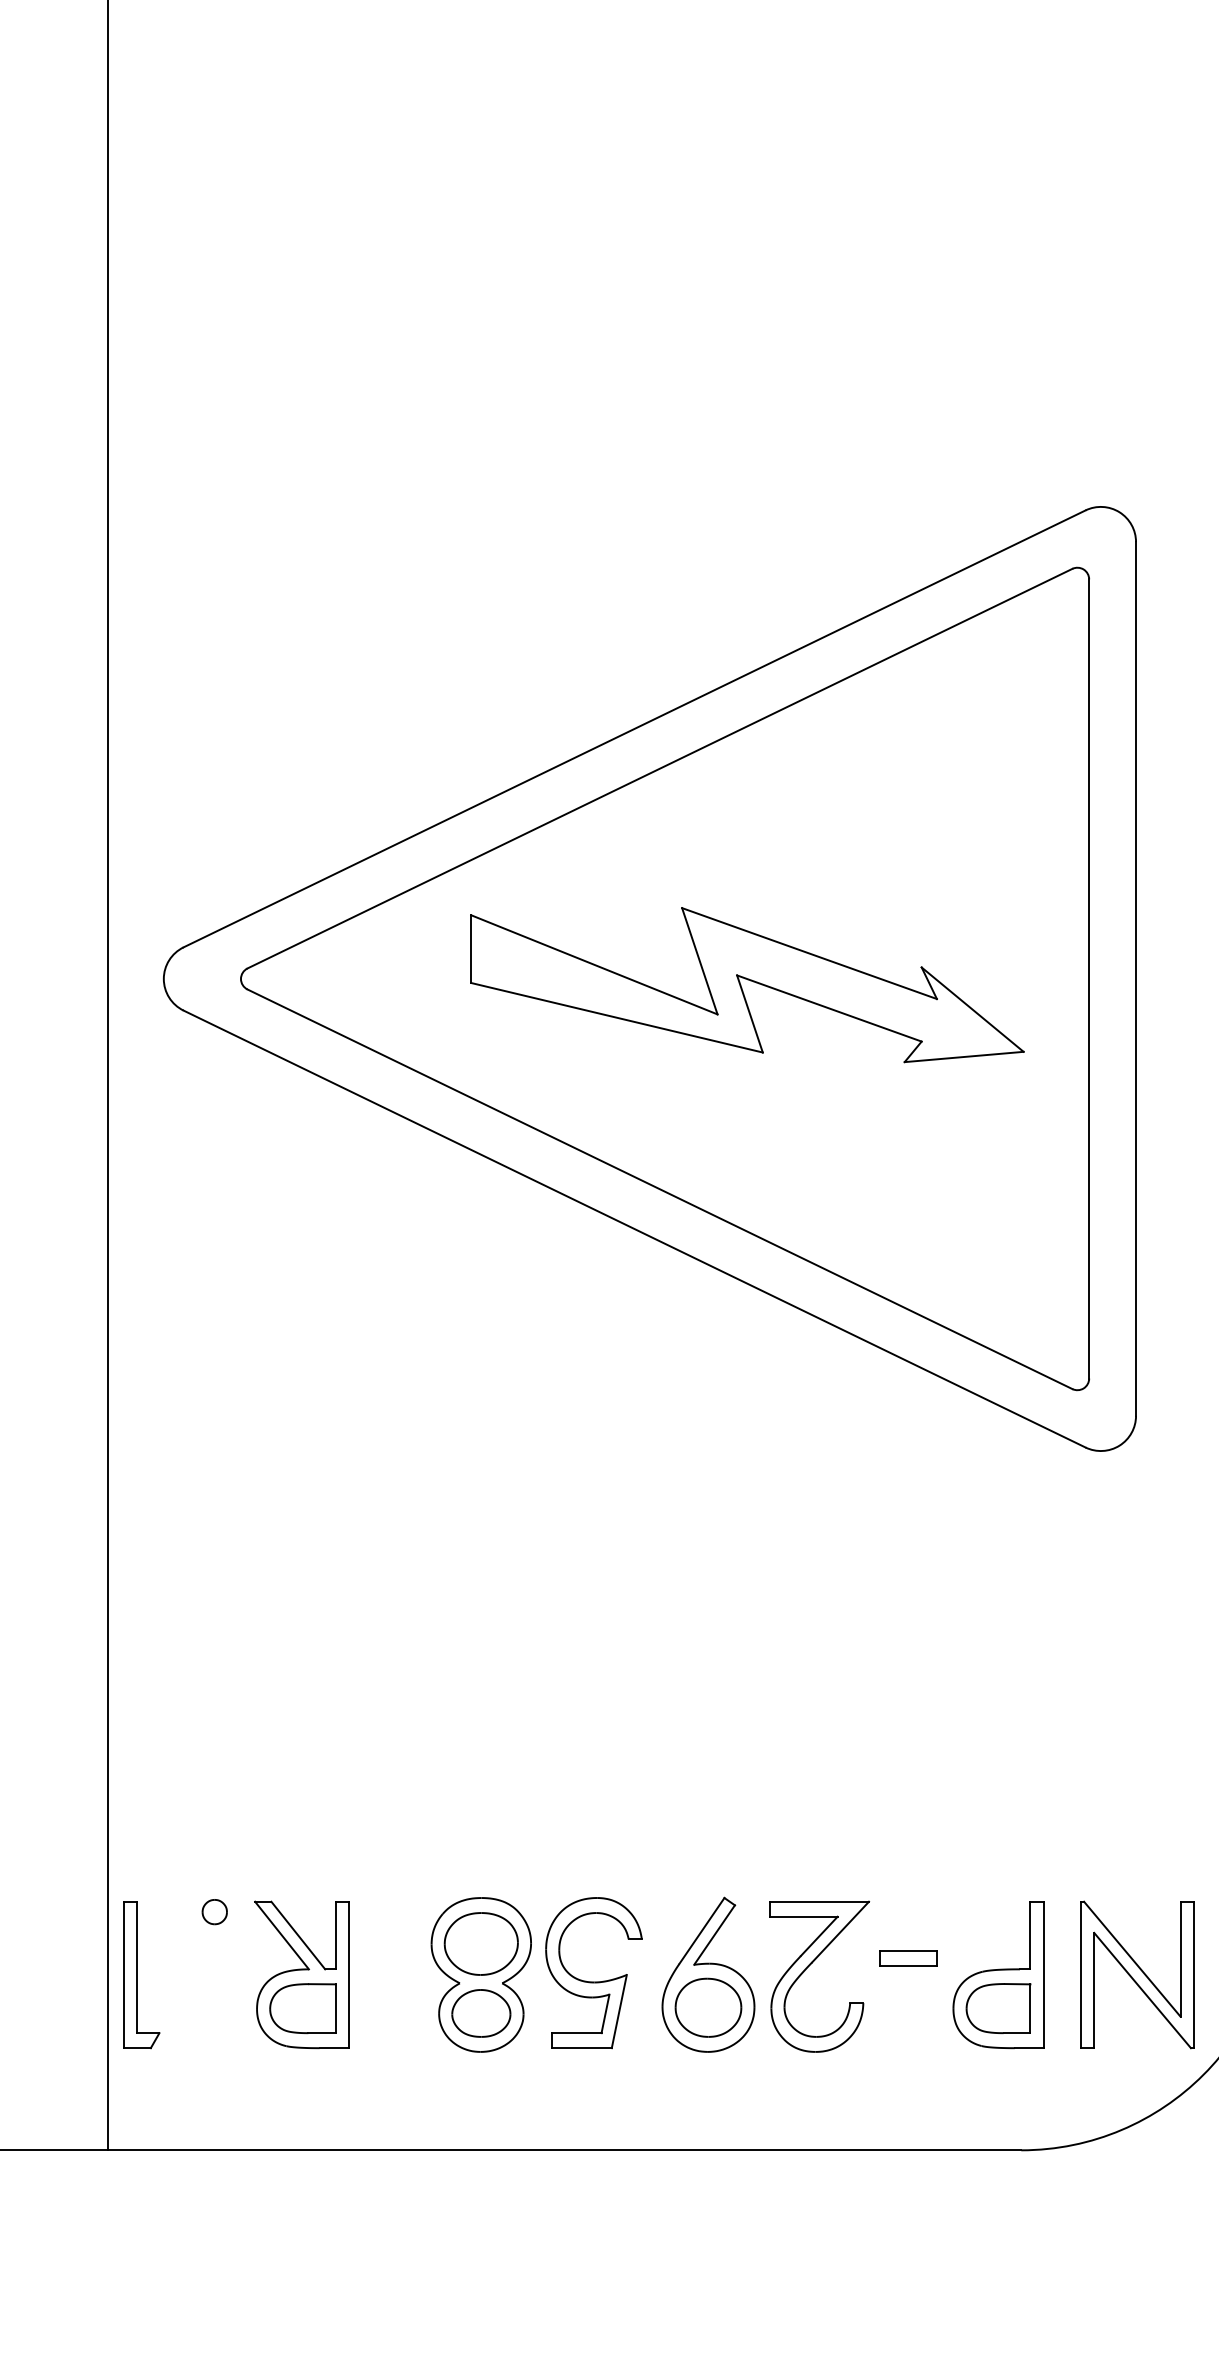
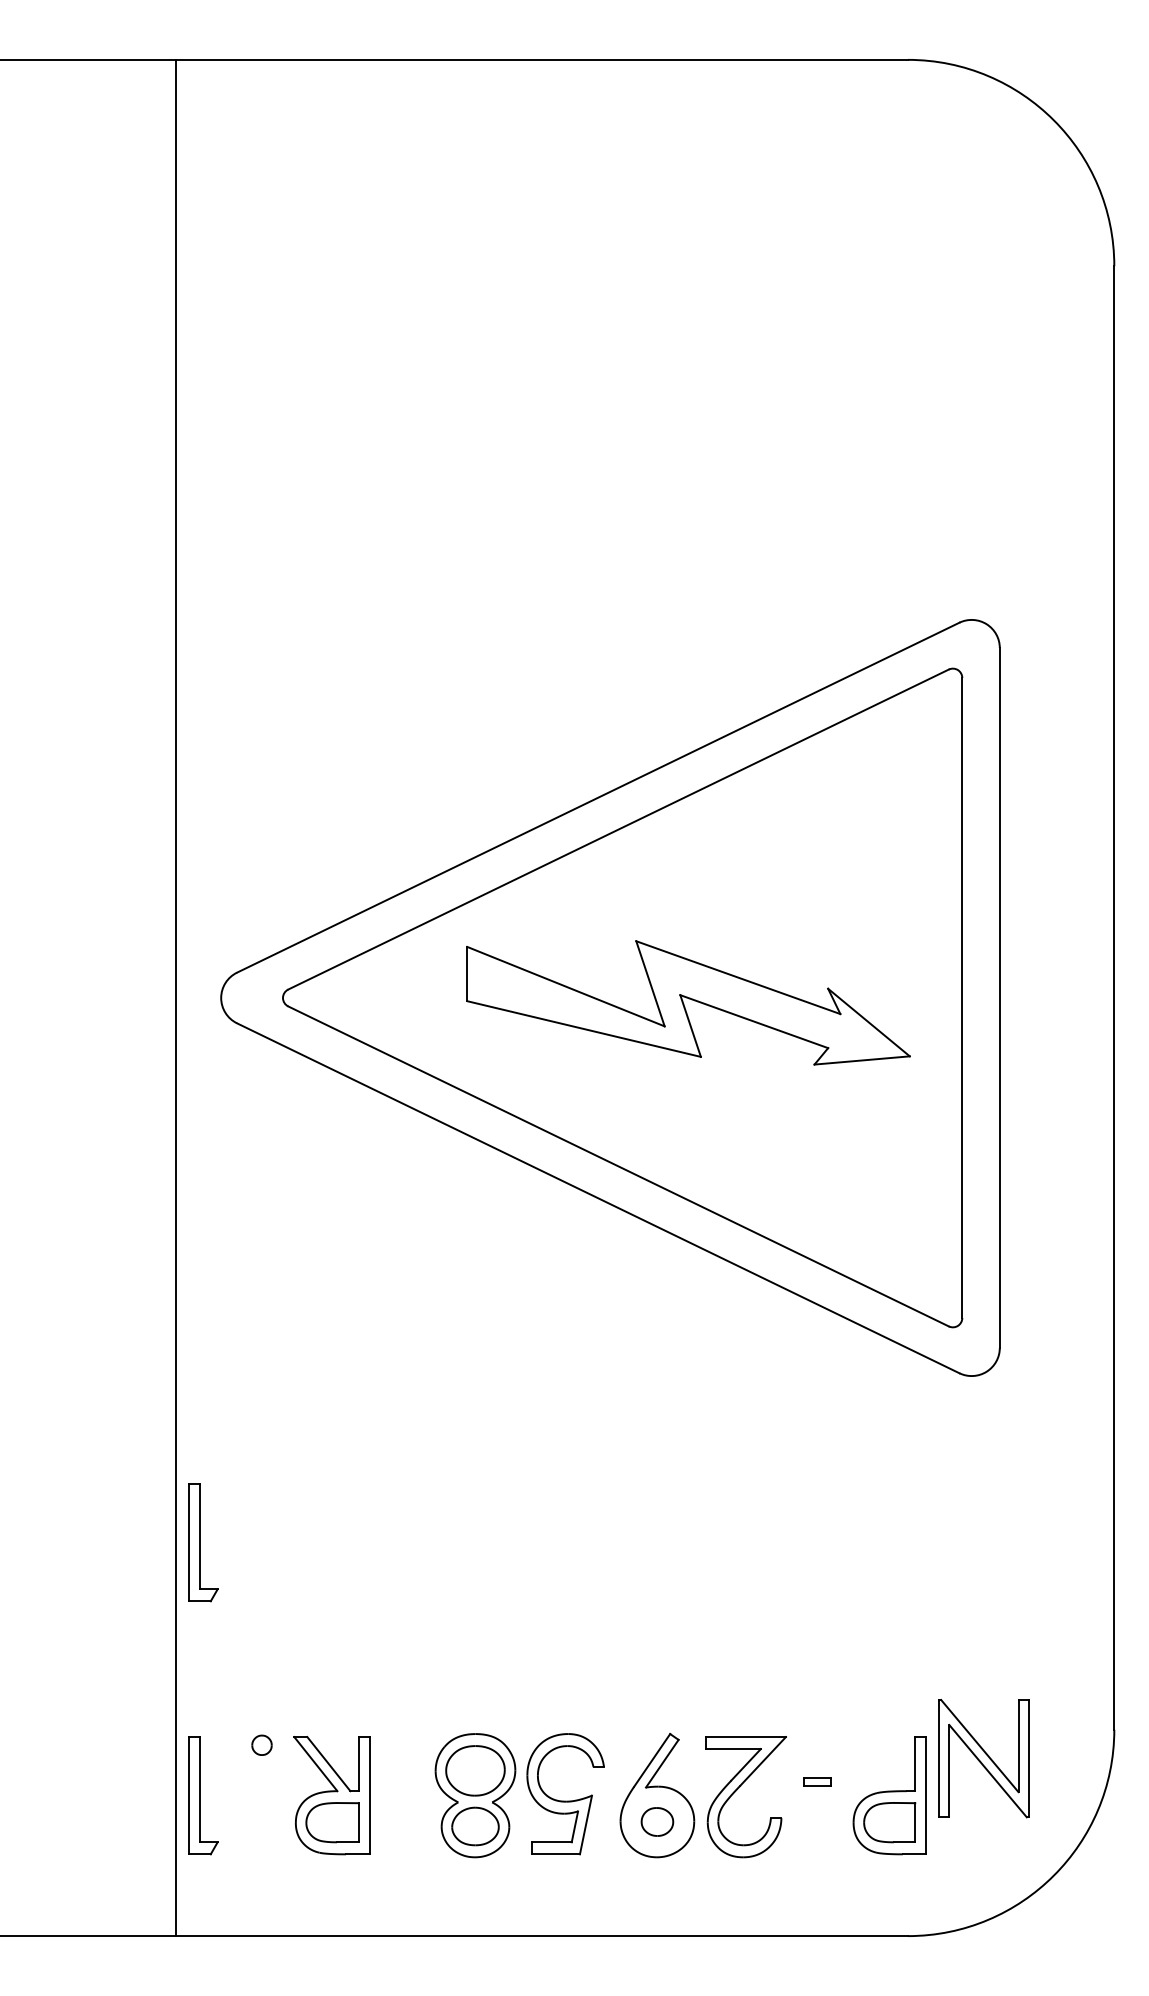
part: (141, 1658) -> (203, 1542), added
part: (908, 1957) -> (817, 1781), size x0.6
part: (1136, 1974) -> (983, 1758), moved
part: (708, 2007) -> (657, 1821), size x0.6

